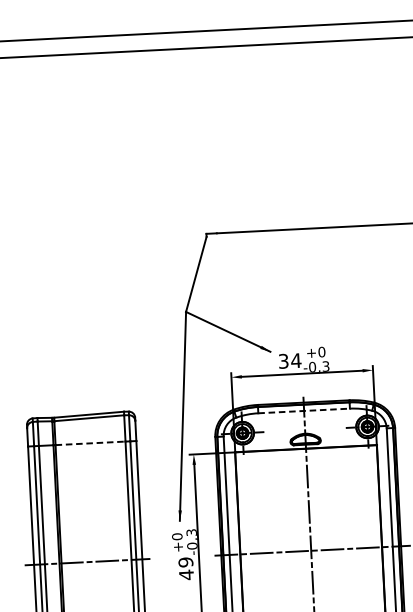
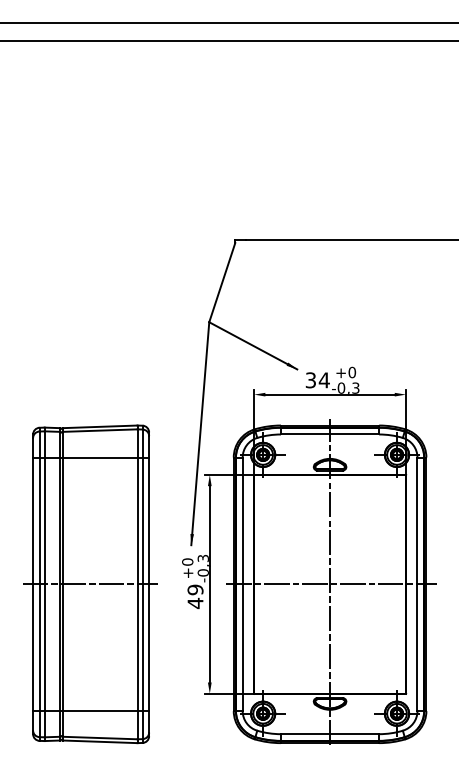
line: (304, 410) -> (330, 434), dashed -> solid
line: (90, 443) -> (100, 457), dashed -> solid

